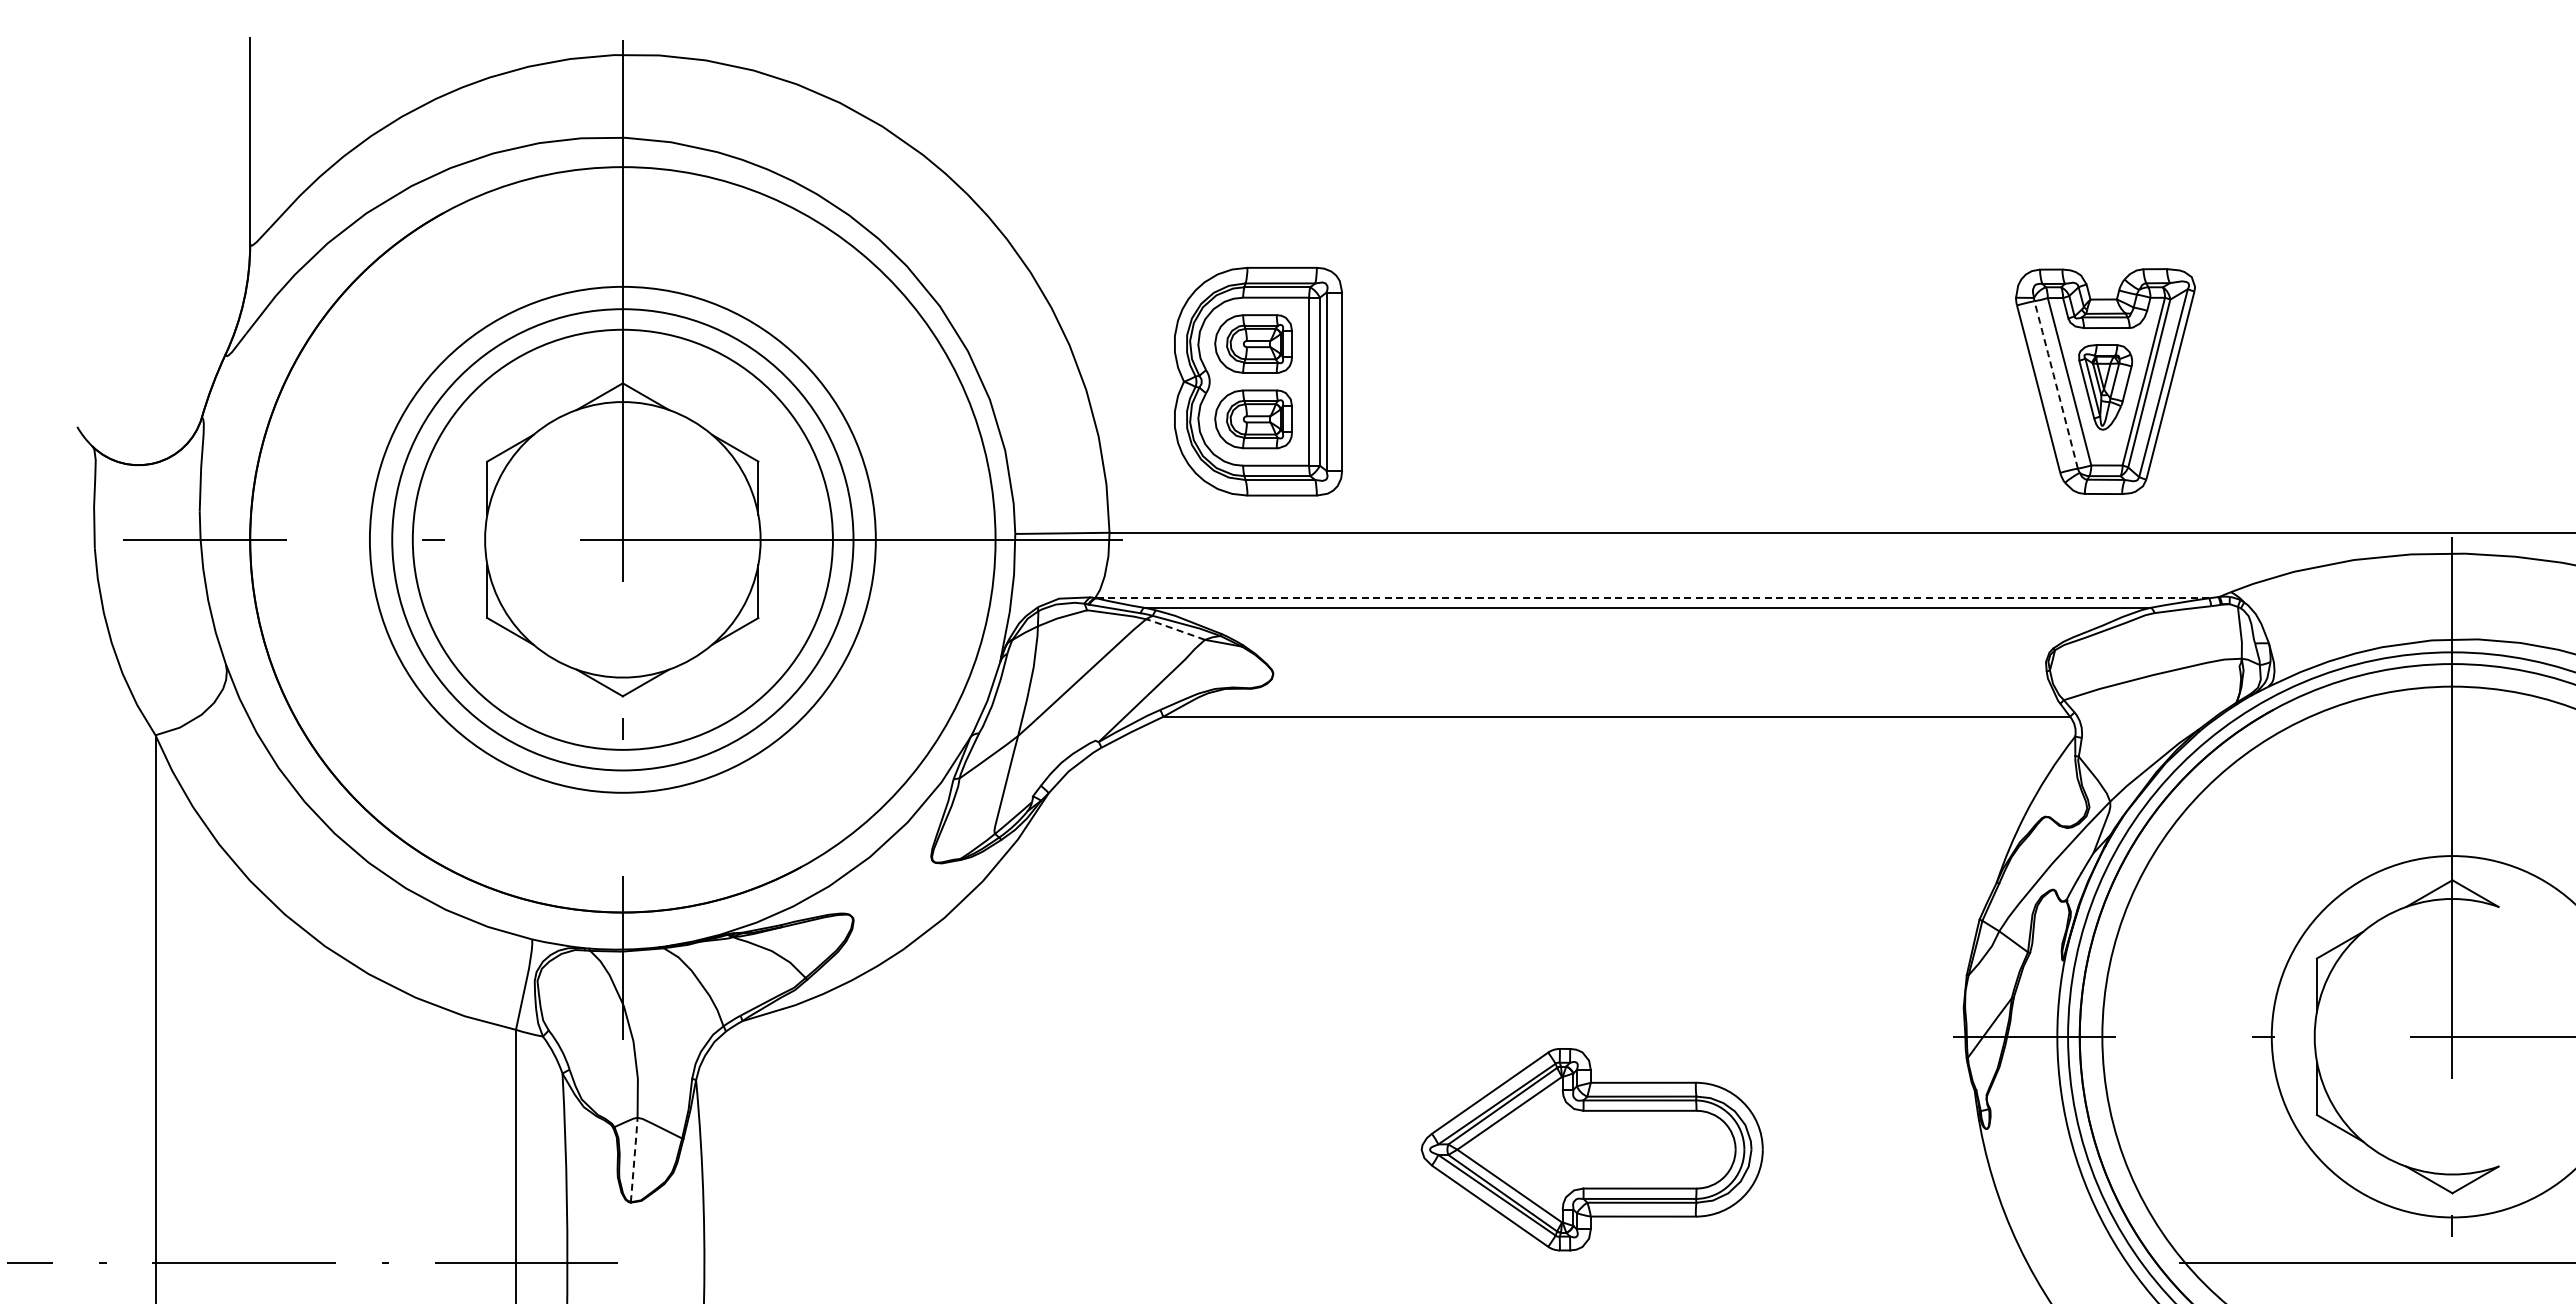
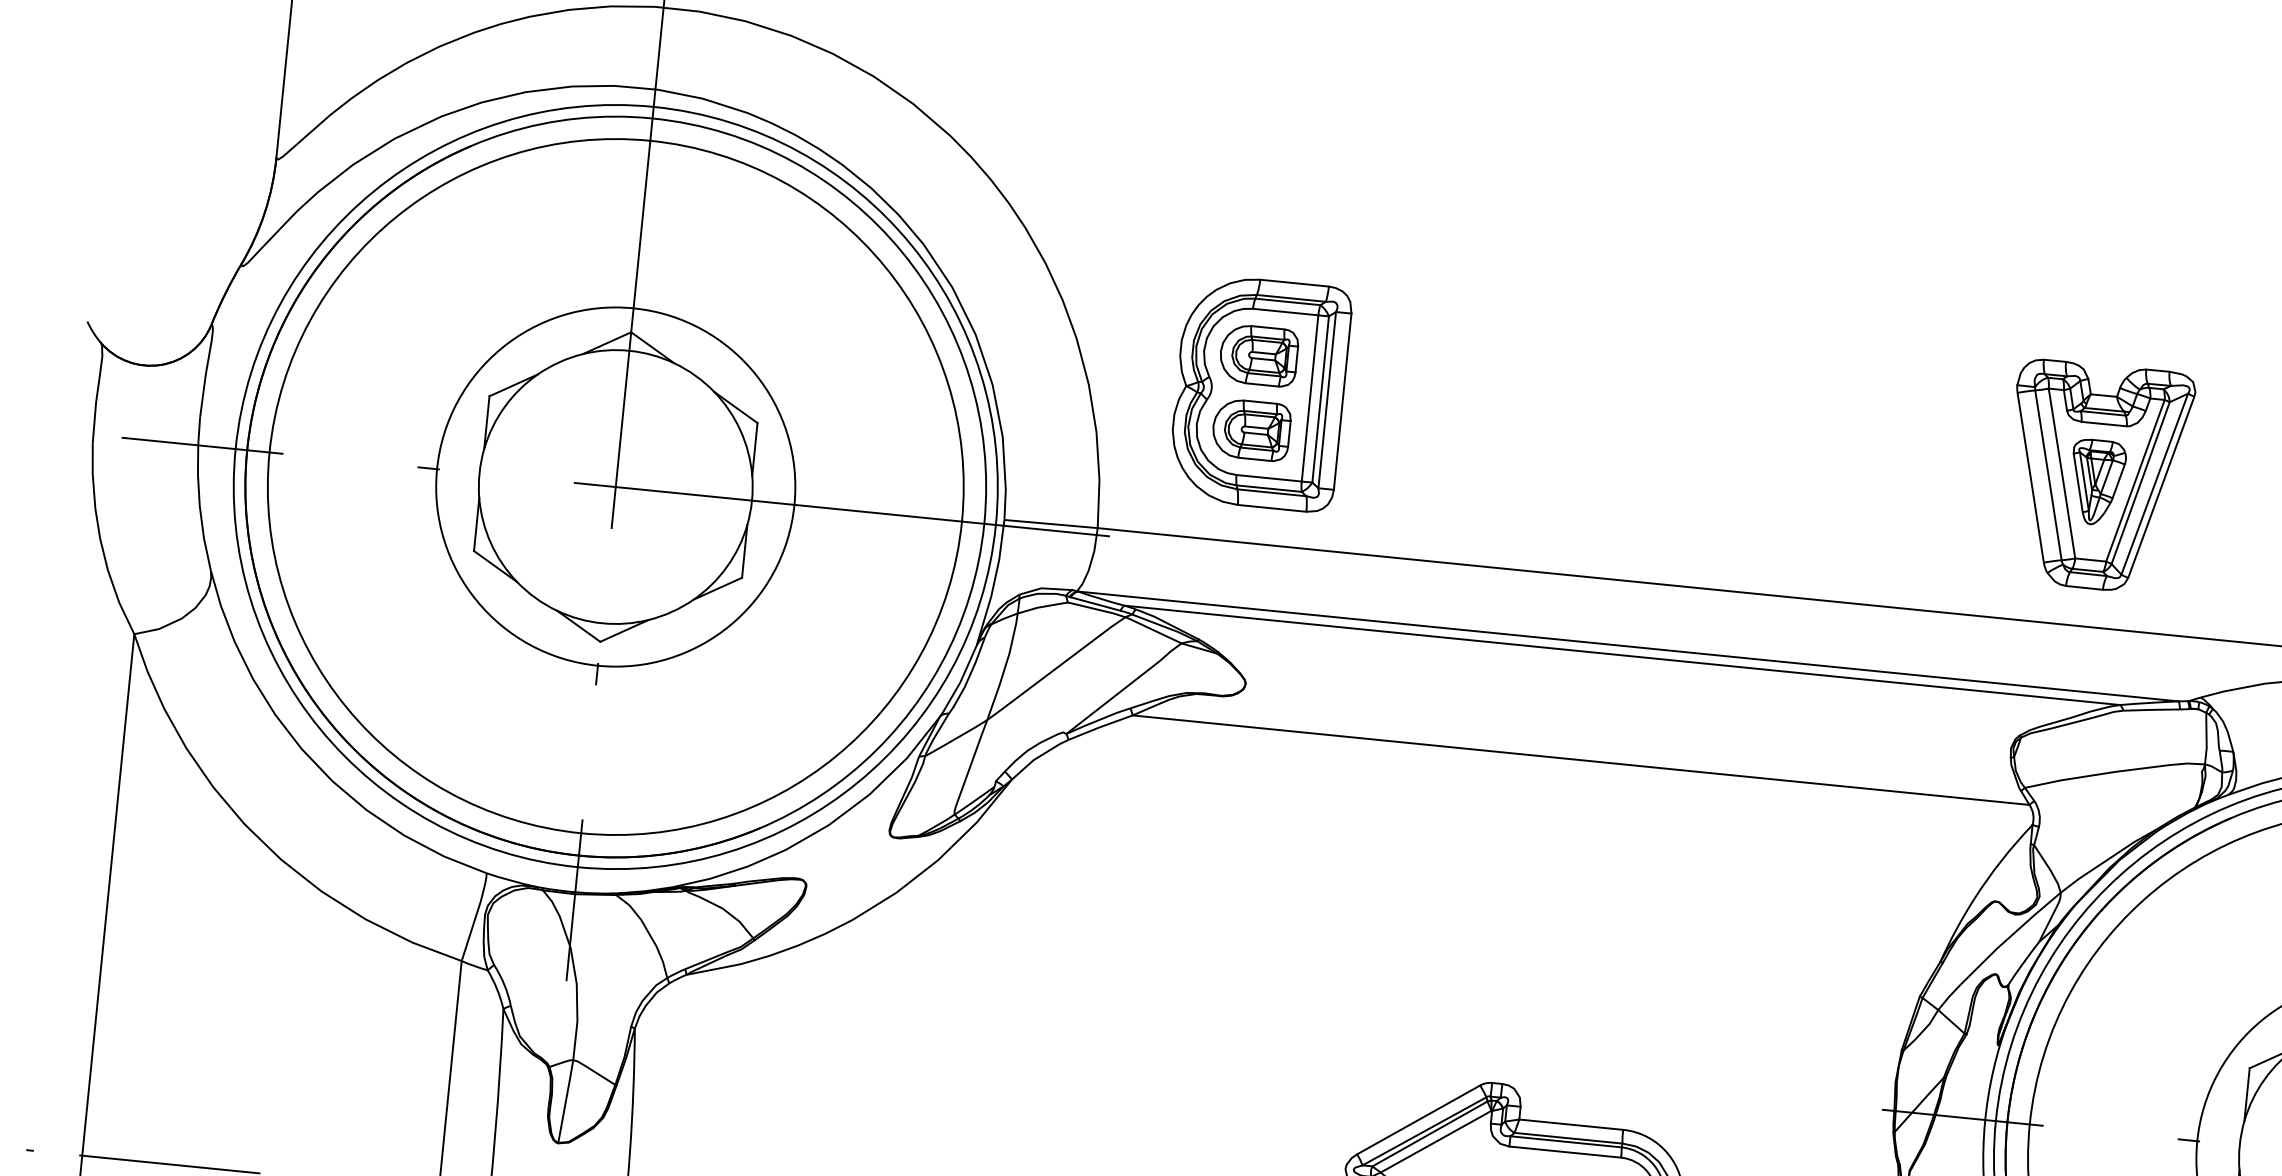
arc: (2056, 384) -> (2048, 474), dashed -> solid
circle: (622, 539) -> (615, 486), size x0.71
circle: (622, 539) -> (615, 486), size x1.67
circle: (622, 539) -> (615, 486), size x1.67
line: (1652, 598) -> (1628, 646), dashed -> solid
line: (1175, 629) -> (1153, 630), dashed -> solid
line: (634, 1159) -> (566, 1100), dashed -> solid

